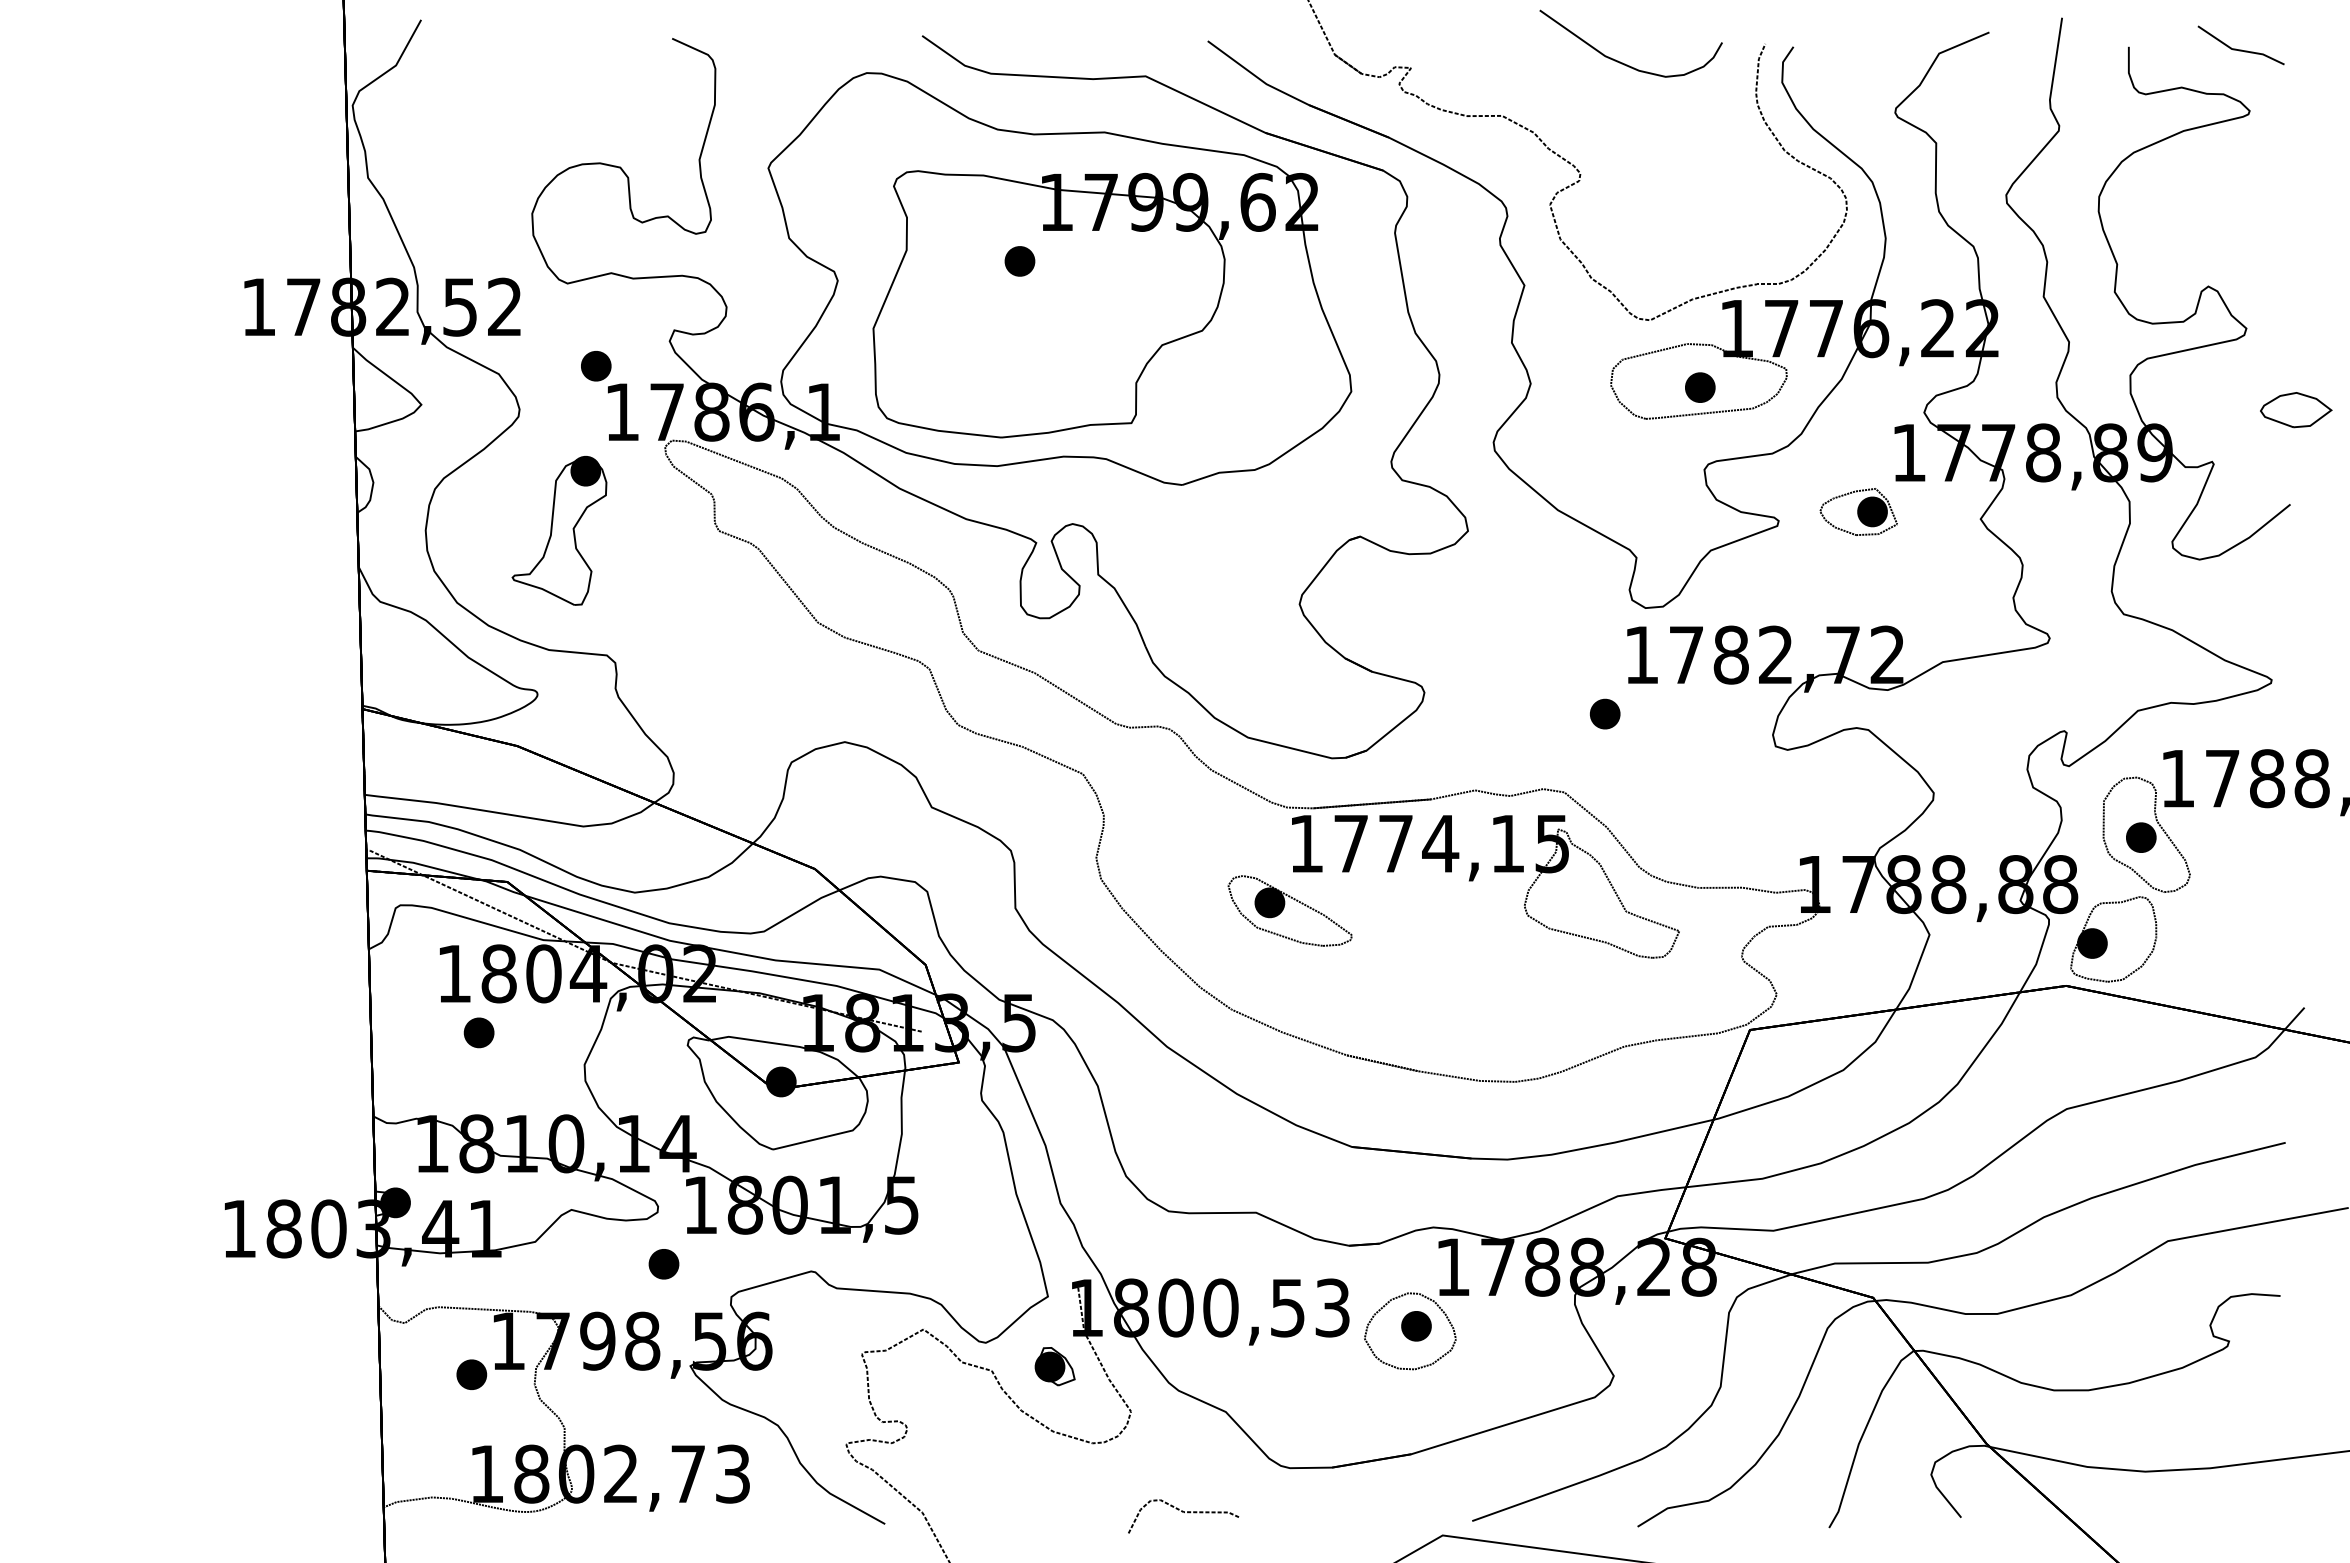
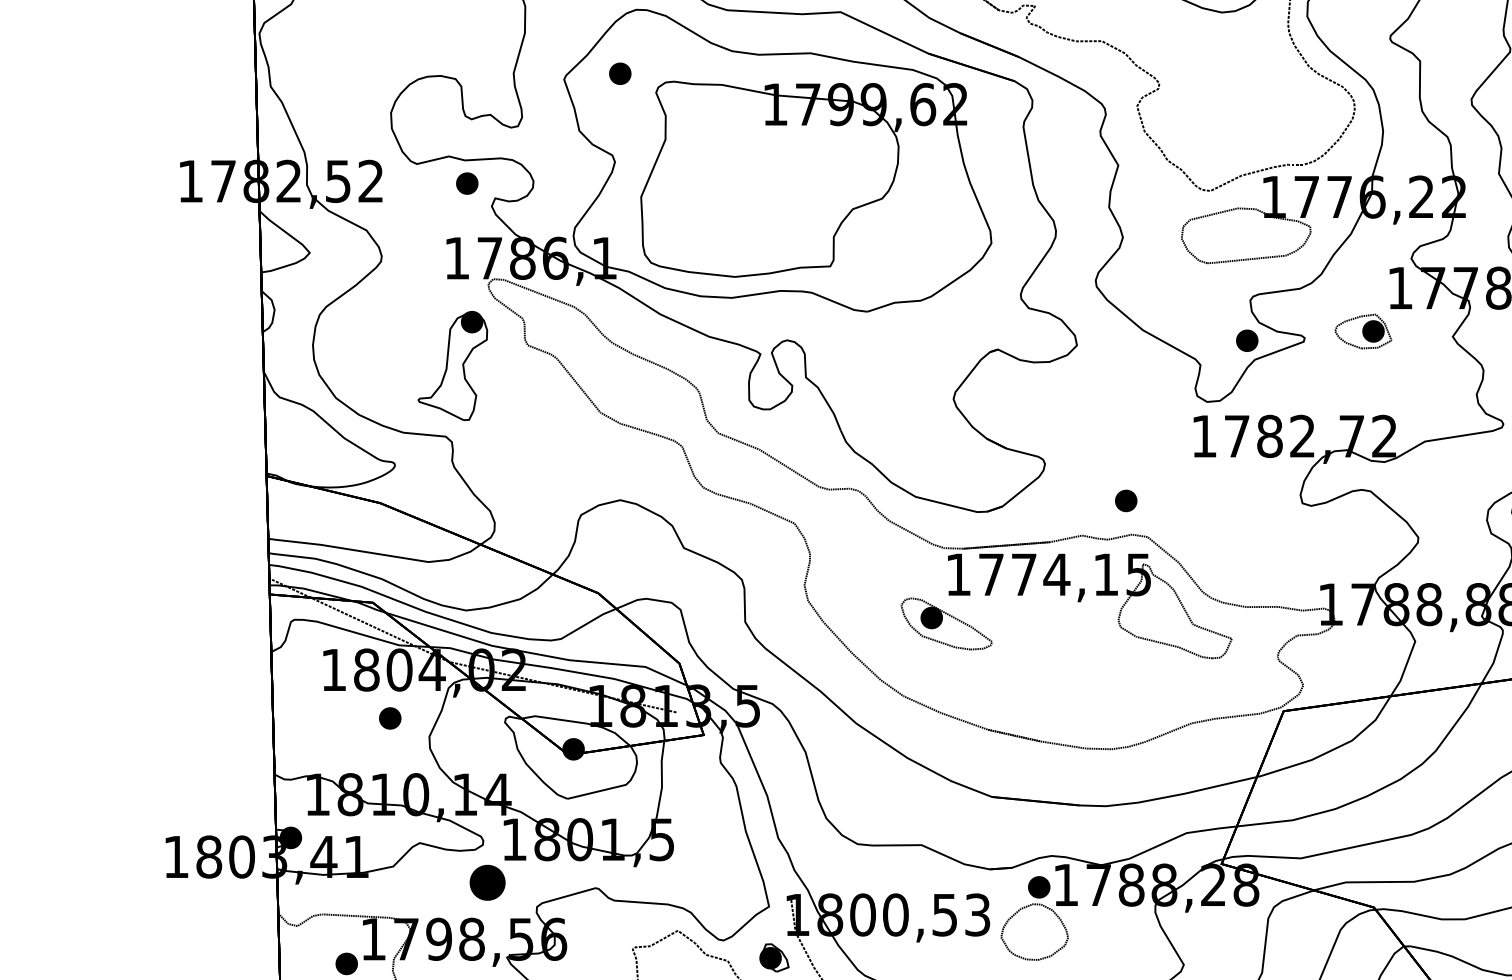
part: (1019, 261) -> (619, 73), moved
part: (596, 366) -> (467, 183), moved
part: (1700, 387) -> (1247, 340), moved
part: (559, 530) -> (452, 365), moved
part: (1605, 713) -> (1126, 500), moved
part: (478, 1032) -> (389, 718), moved
part: (663, 1264) -> (487, 883), size x1.6
part: (1416, 1326) -> (1039, 887), moved

